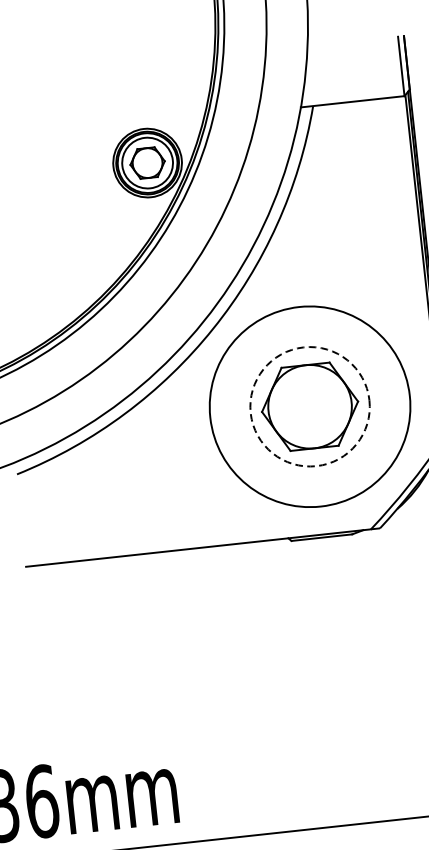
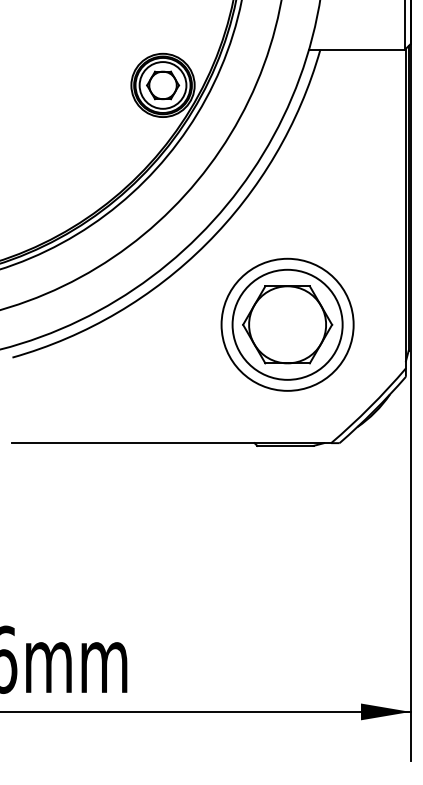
circle: (309, 406) -> (287, 324), dashed -> solid
circle: (309, 406) -> (287, 324), size x0.71

